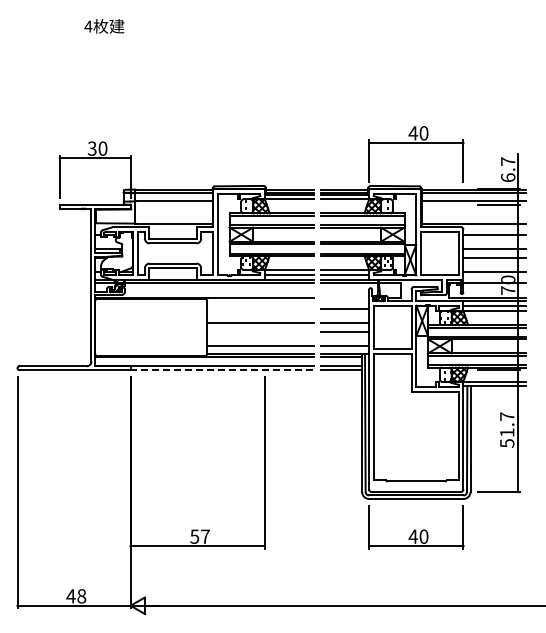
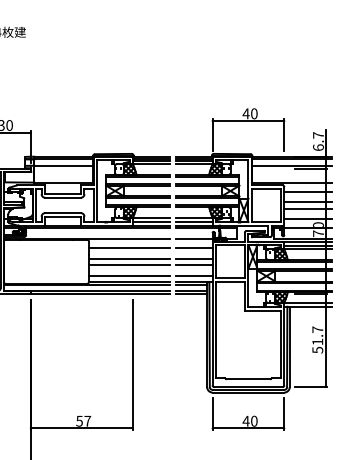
line: (344, 297) -> (193, 238), added
line: (260, 309) -> (129, 248), added
line: (260, 331) -> (129, 264), added
line: (221, 370) -> (99, 294), dashed -> solid

